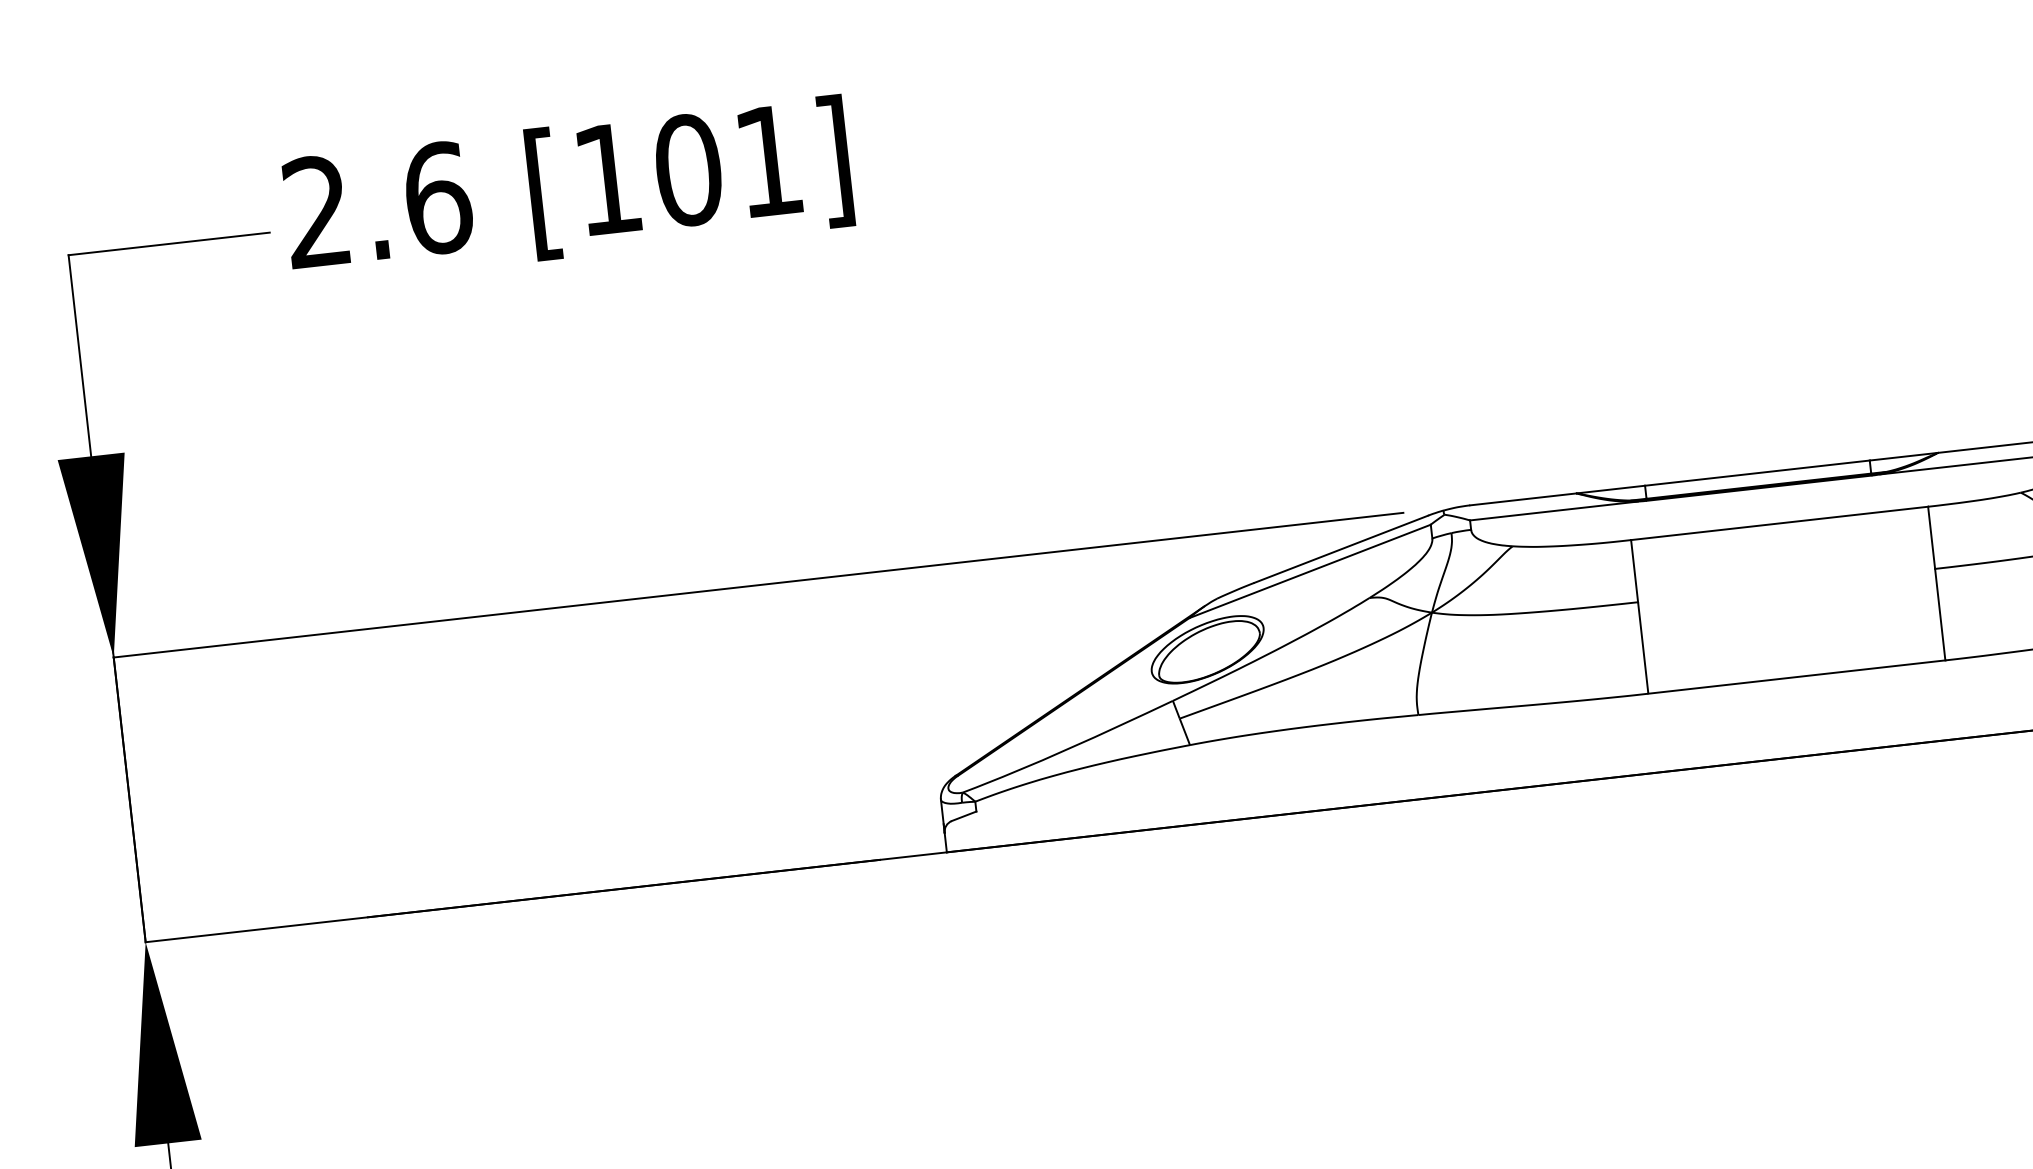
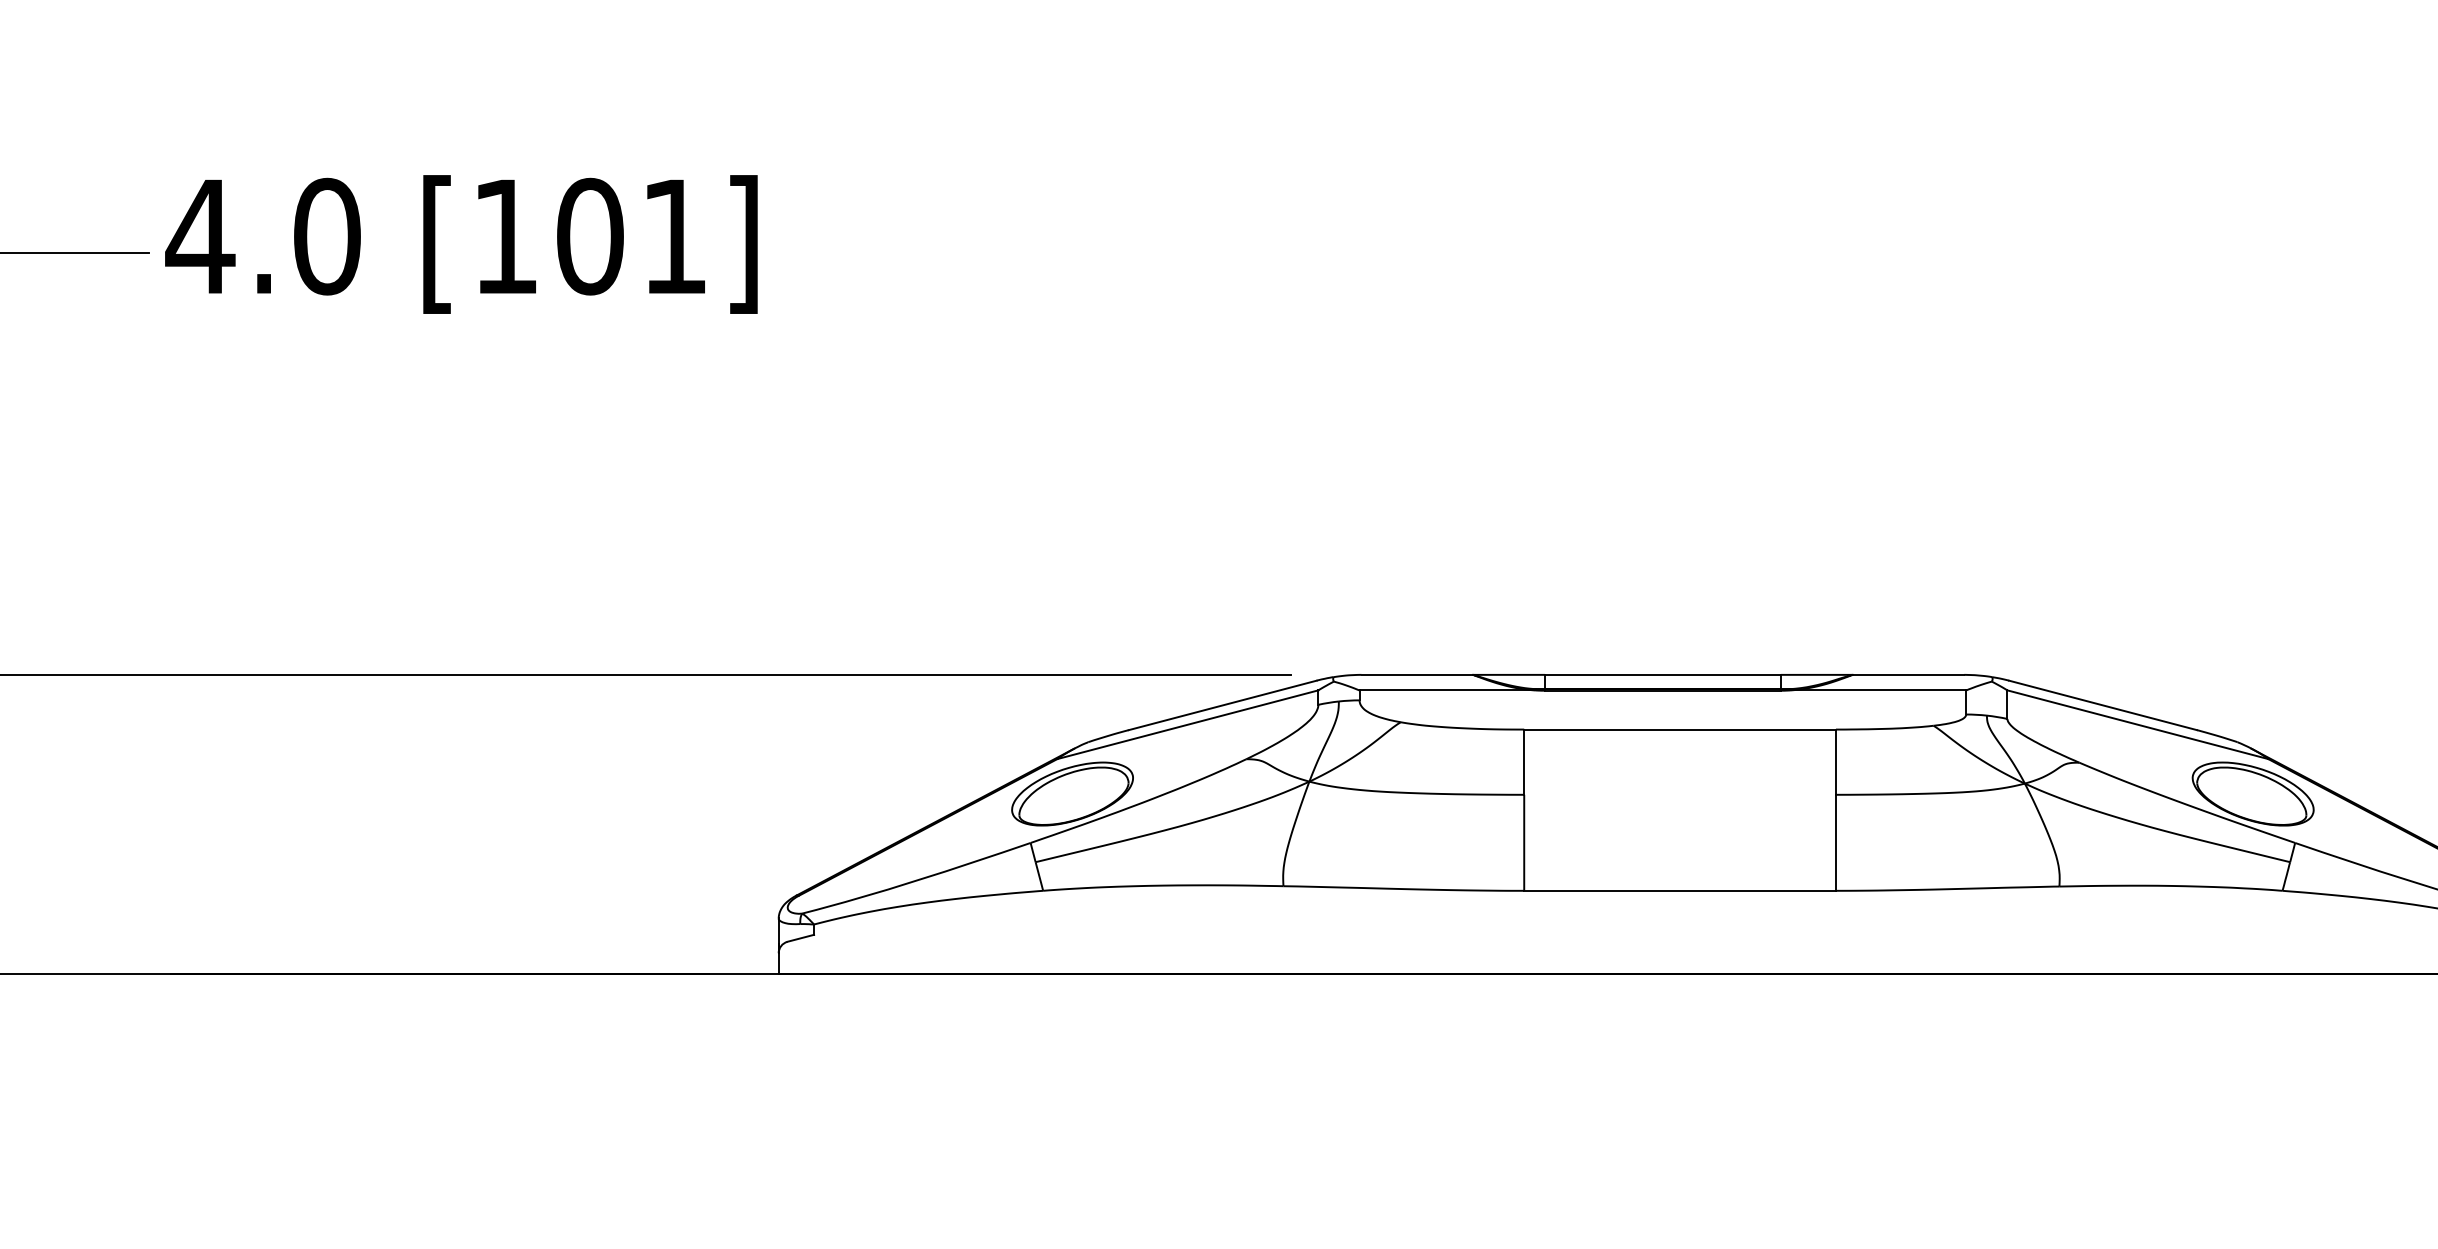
text: (377, 205) -> (263, 236), 2.6 -> 4.0

